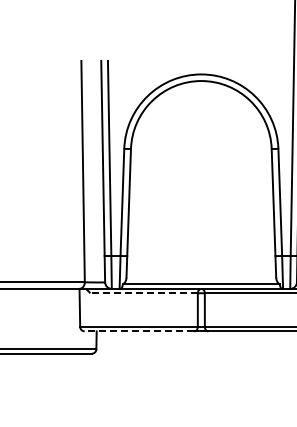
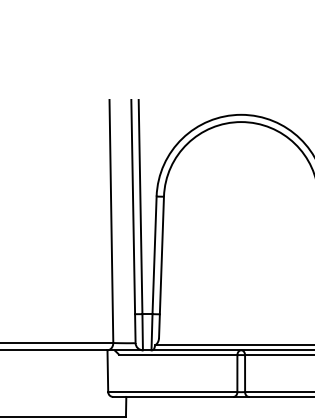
line: (144, 293) -> (178, 355), dashed -> solid
line: (139, 331) -> (173, 397), dashed -> solid

